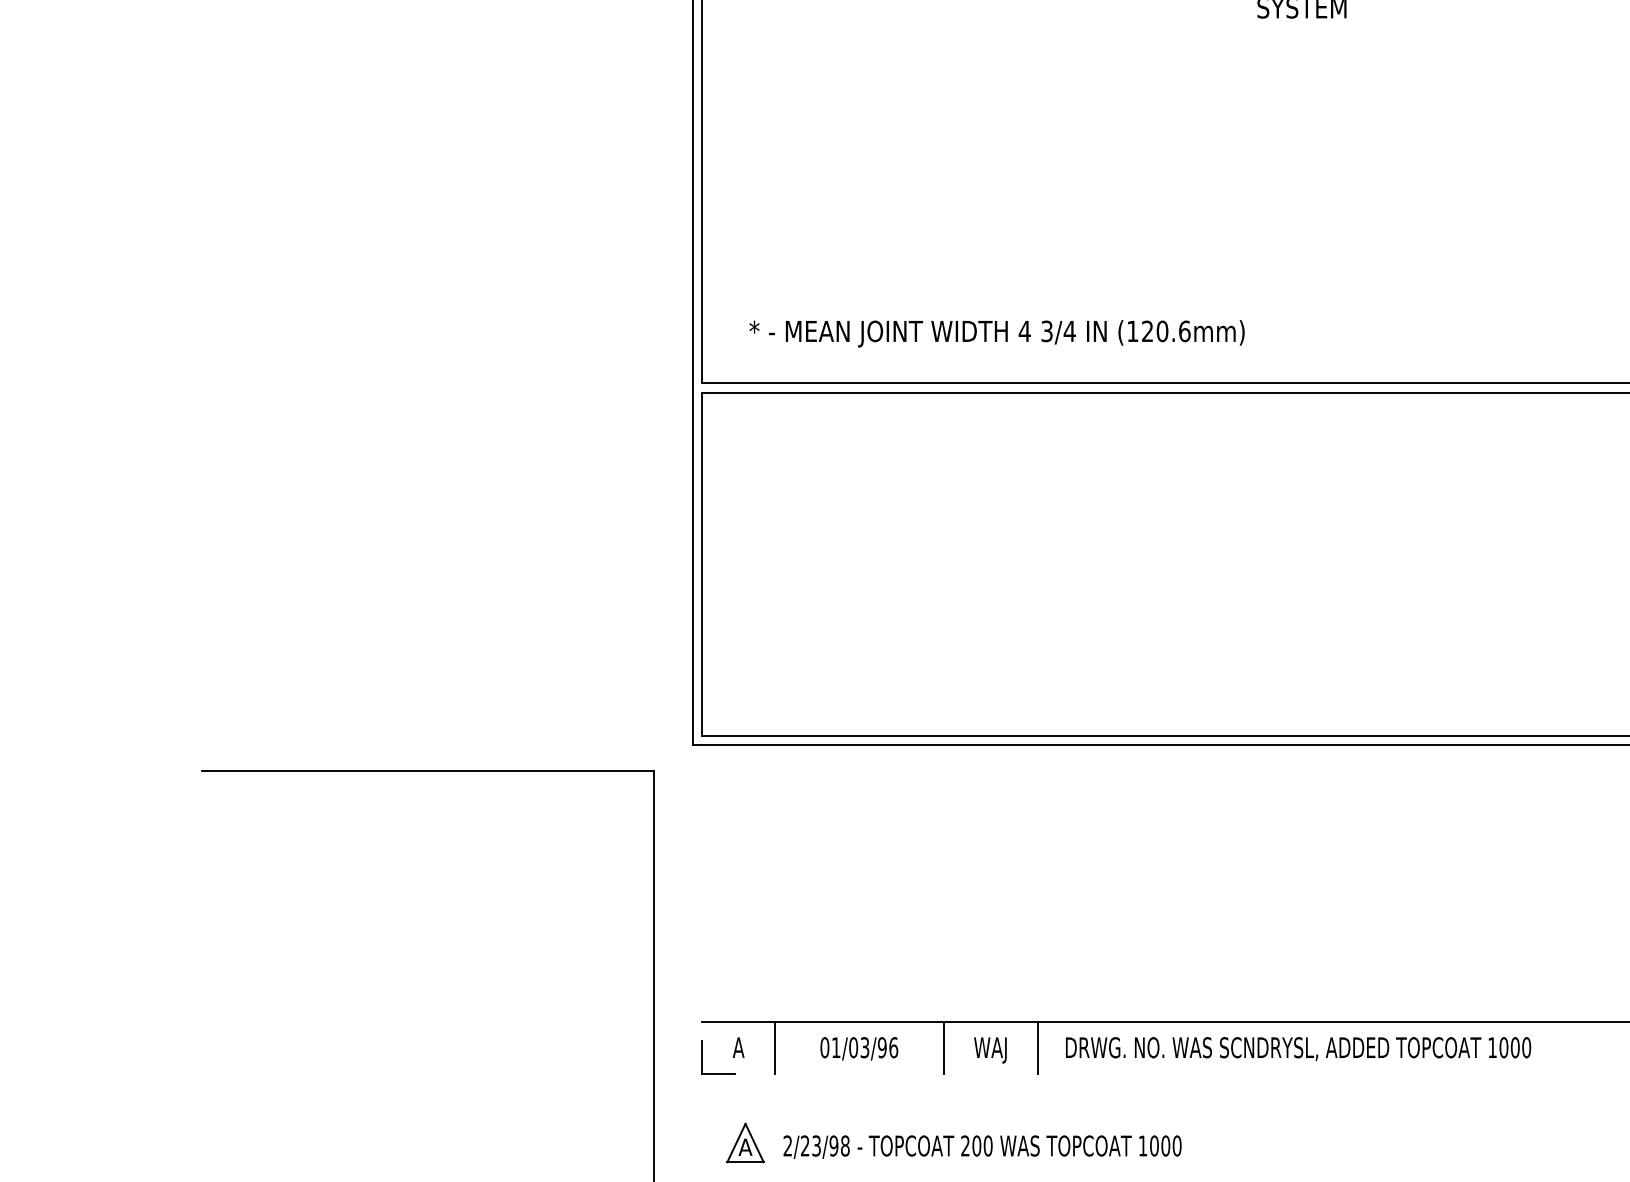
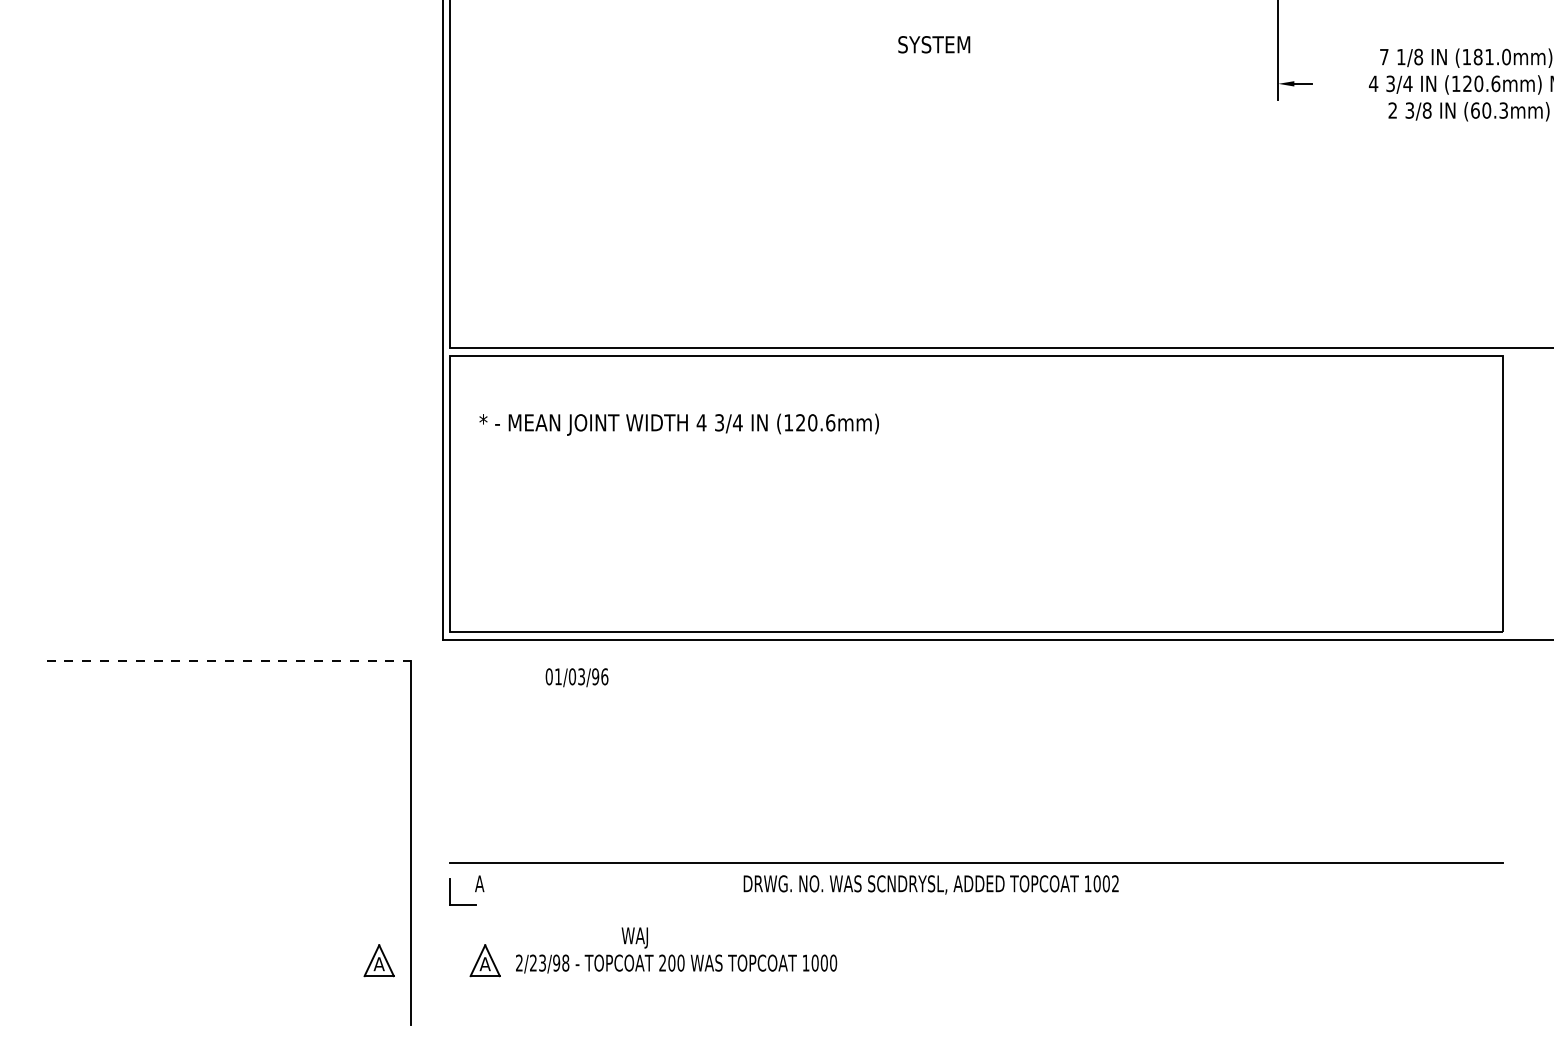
text: (996, 333) -> (678, 424), moved
line: (428, 770) -> (229, 660), solid -> dashed
line: (775, 1047) -> (509, 883), removed
line: (944, 1047) -> (645, 883), removed
line: (1038, 1047) -> (721, 883), removed
text: (1526, 1047) -> (1115, 883), 1000 -> 1002
text: (858, 1048) -> (576, 677), moved
text: (989, 1049) -> (634, 937), moved
part: (613, 1142) -> (378, 960), added

